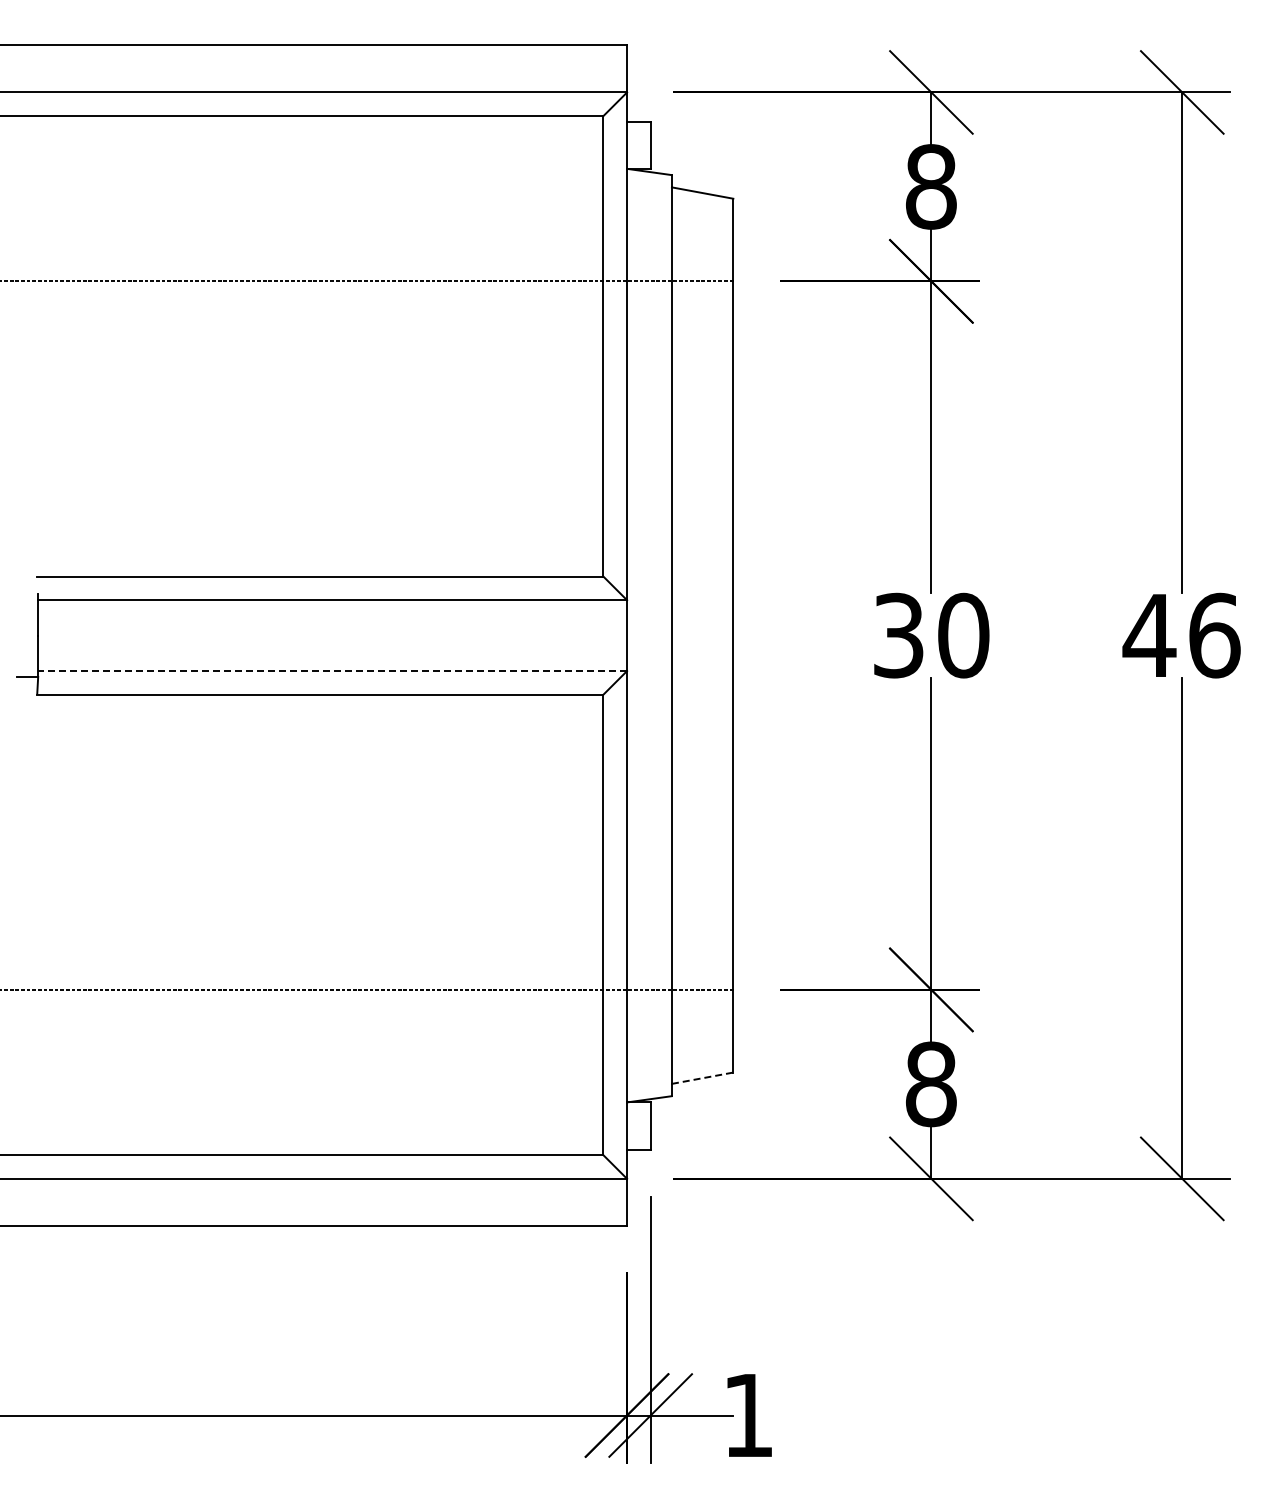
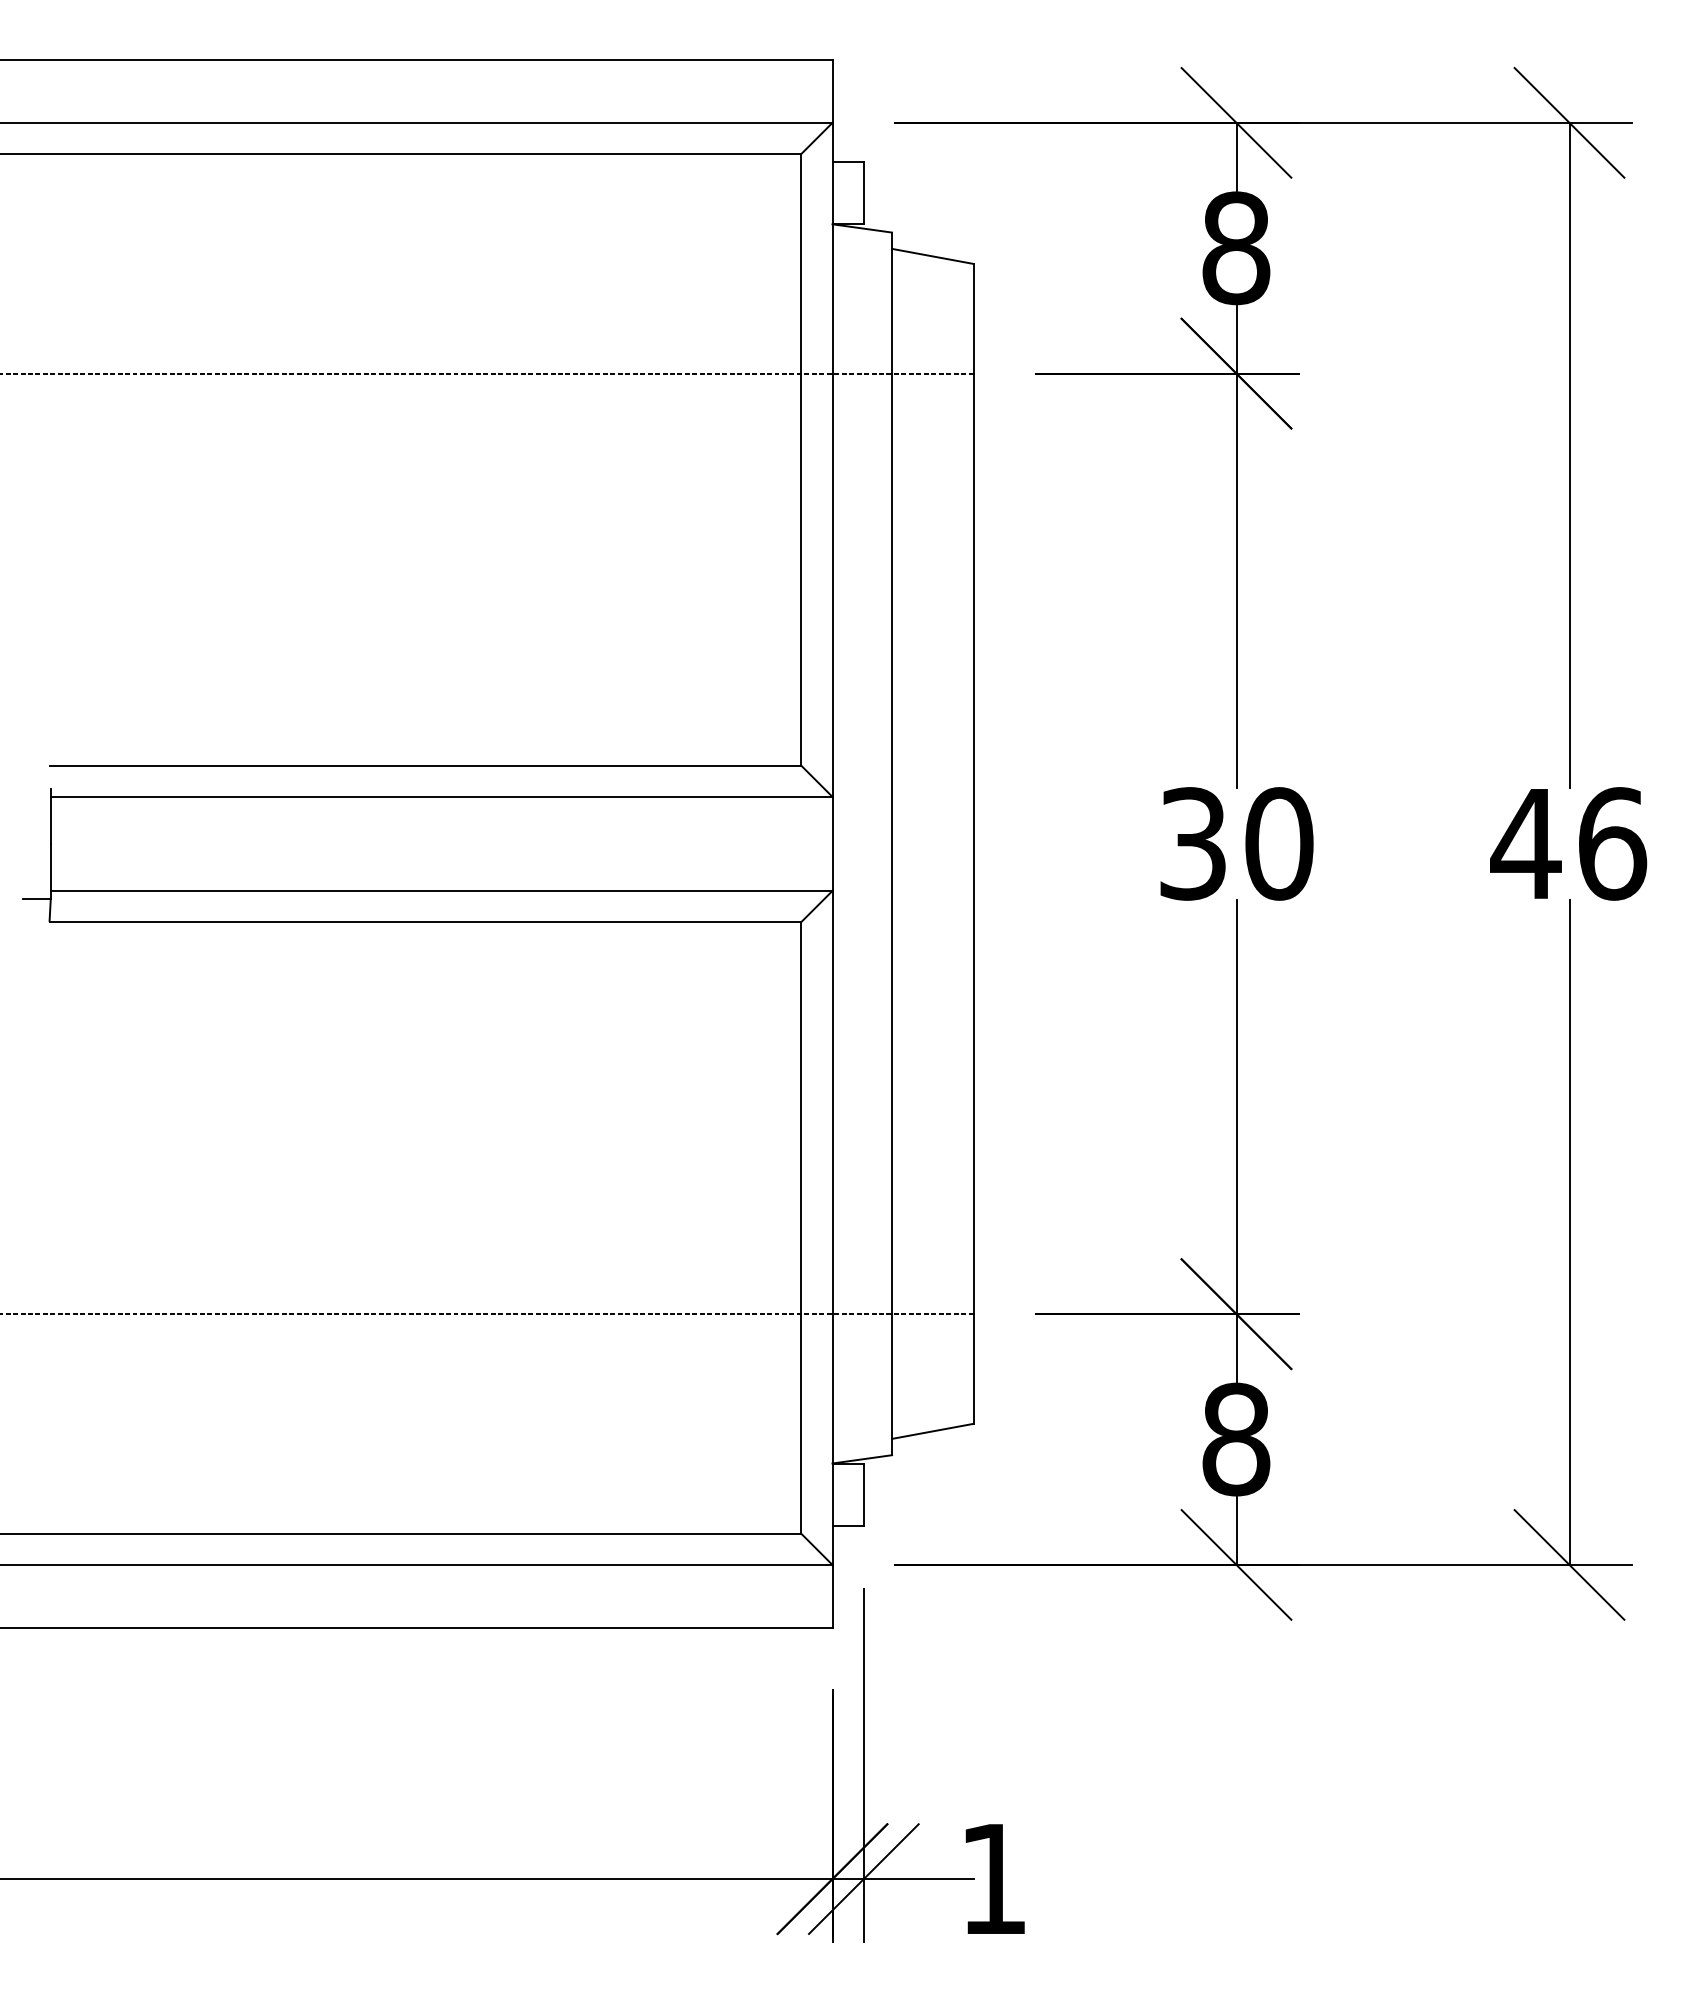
line: (332, 671) -> (441, 891), dashed -> solid
line: (703, 1078) -> (933, 1431), dashed -> solid

